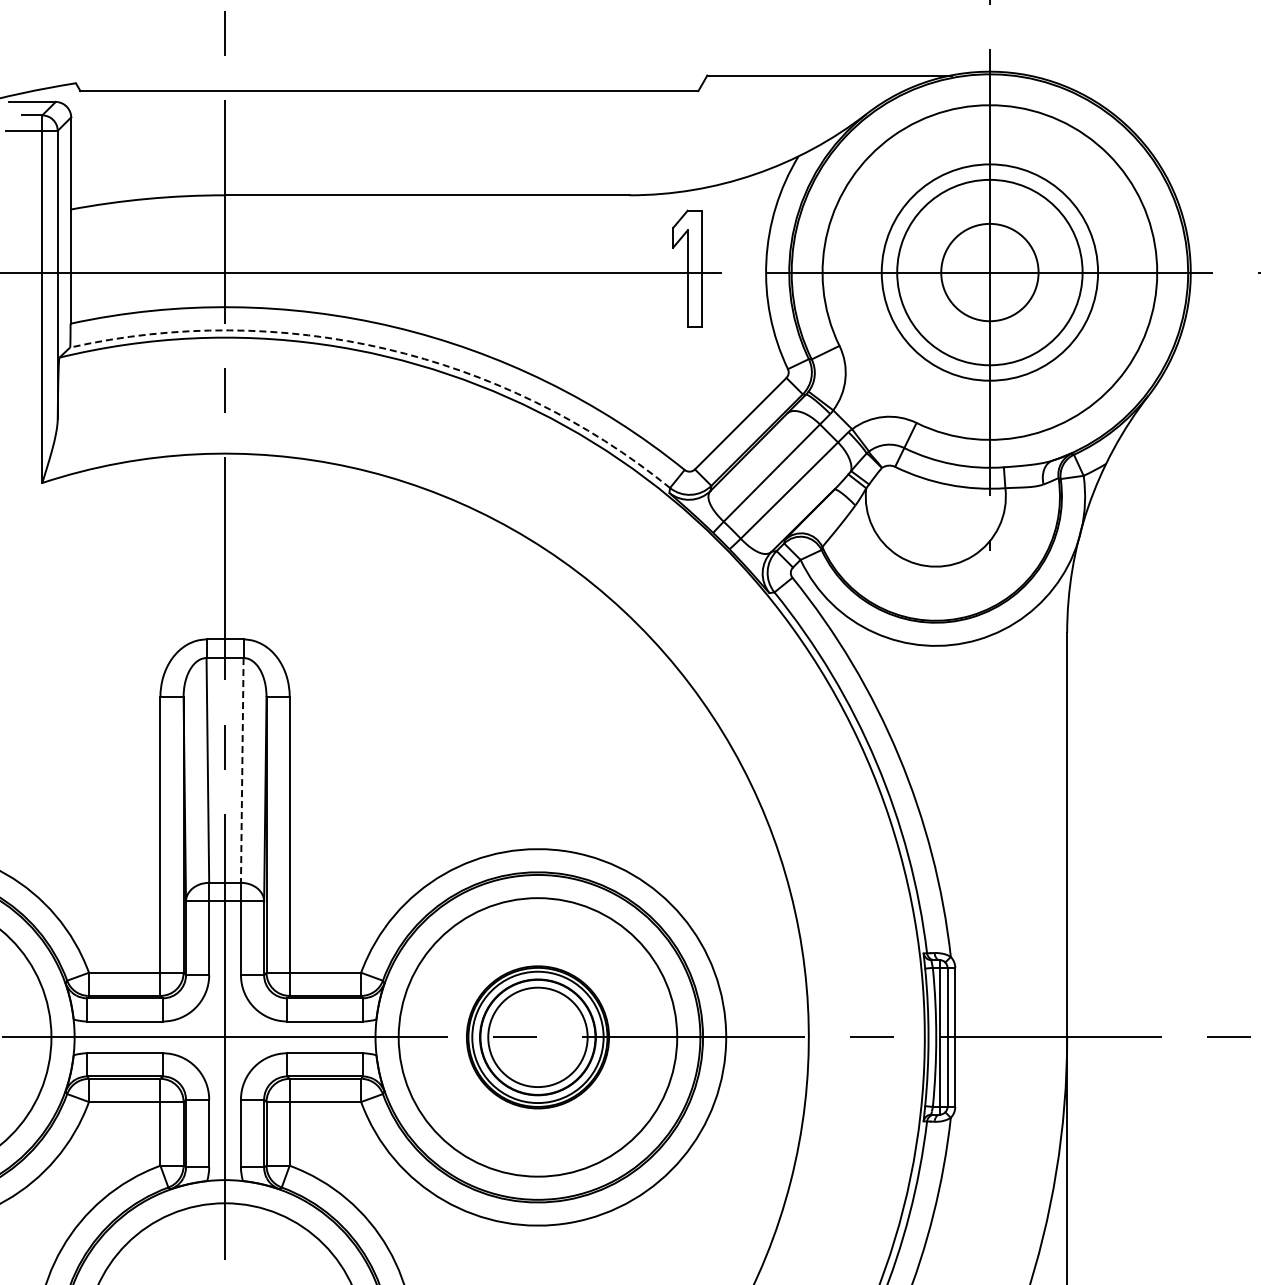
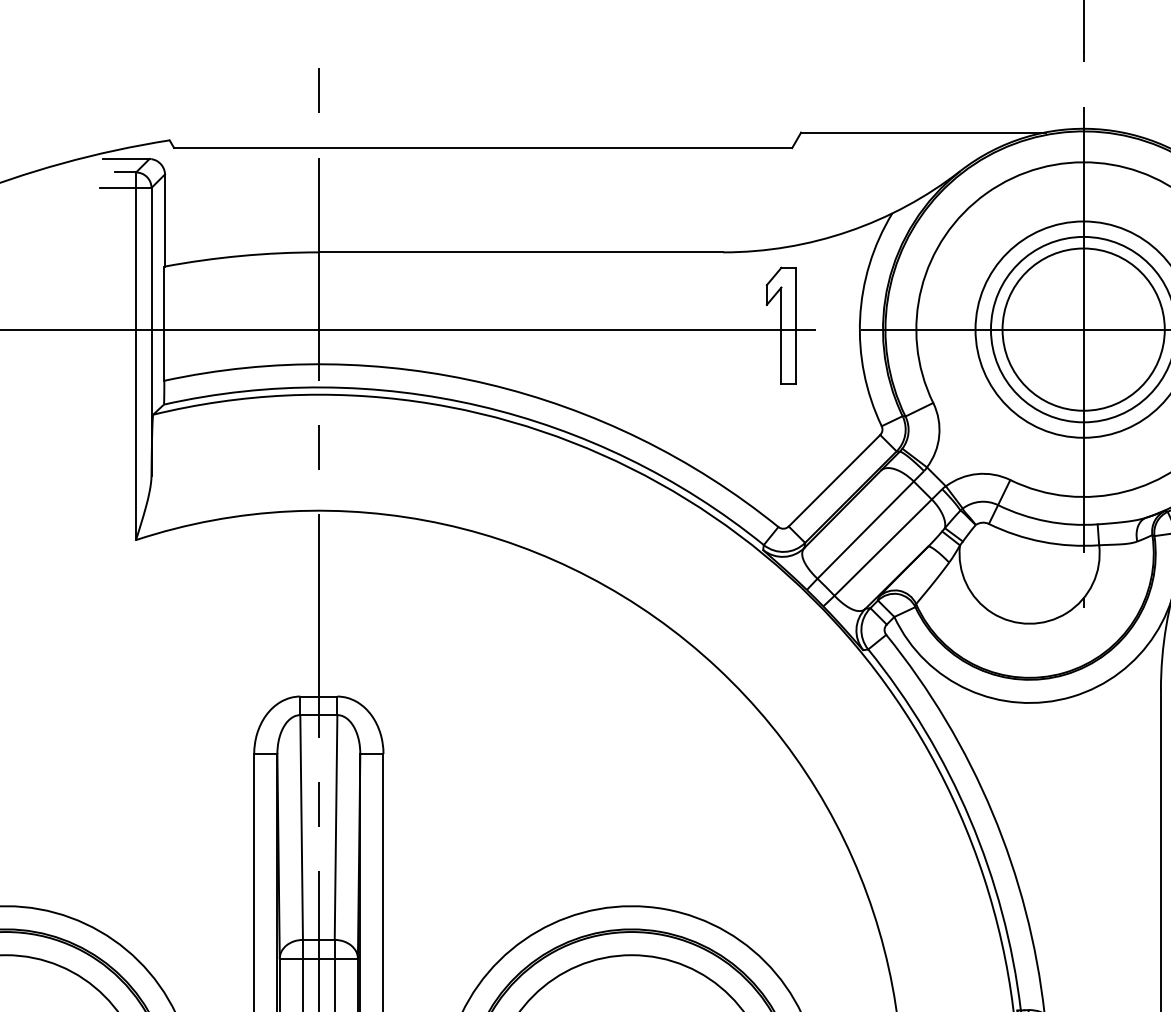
circle: (989, 272) -> (1083, 329), size x1.67
arc: (386, 348) -> (480, 405), dashed -> solid
line: (242, 770) -> (336, 827), dashed -> solid

